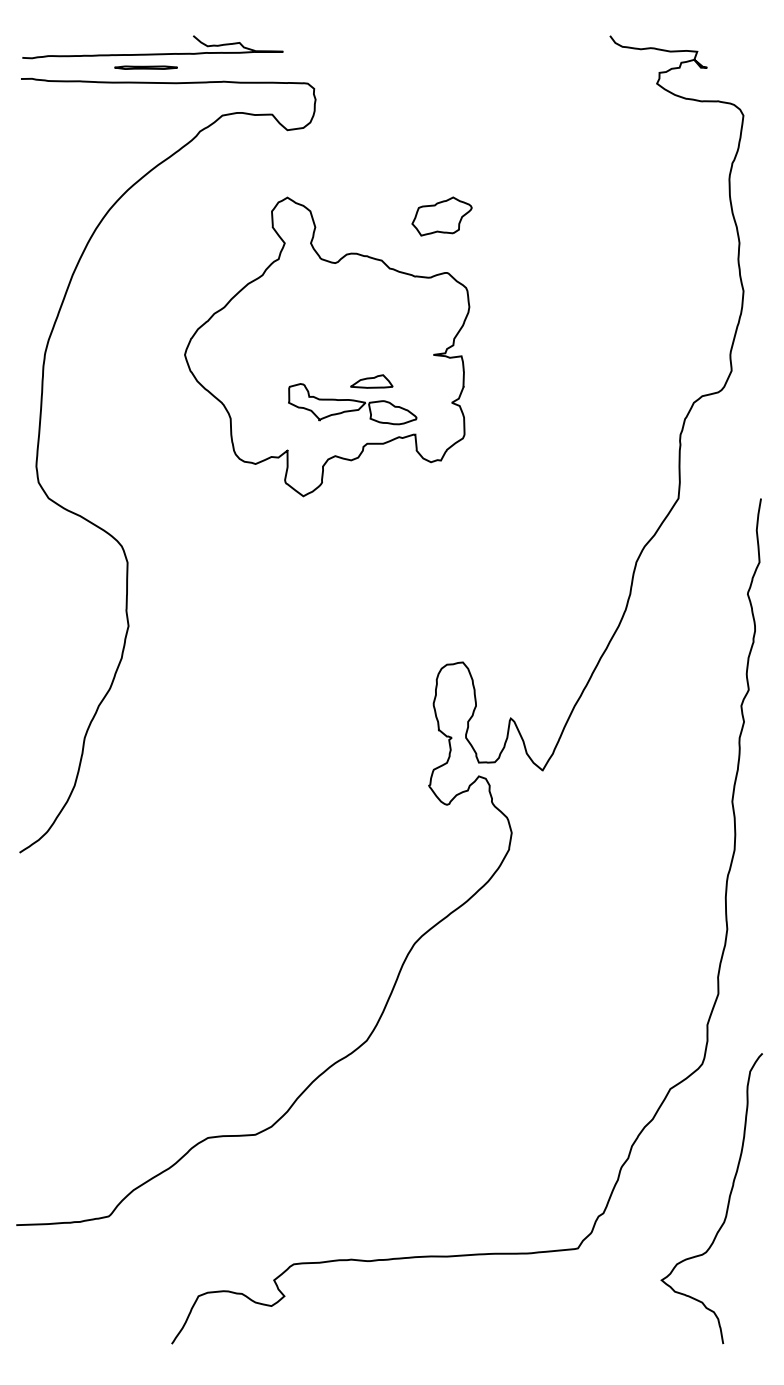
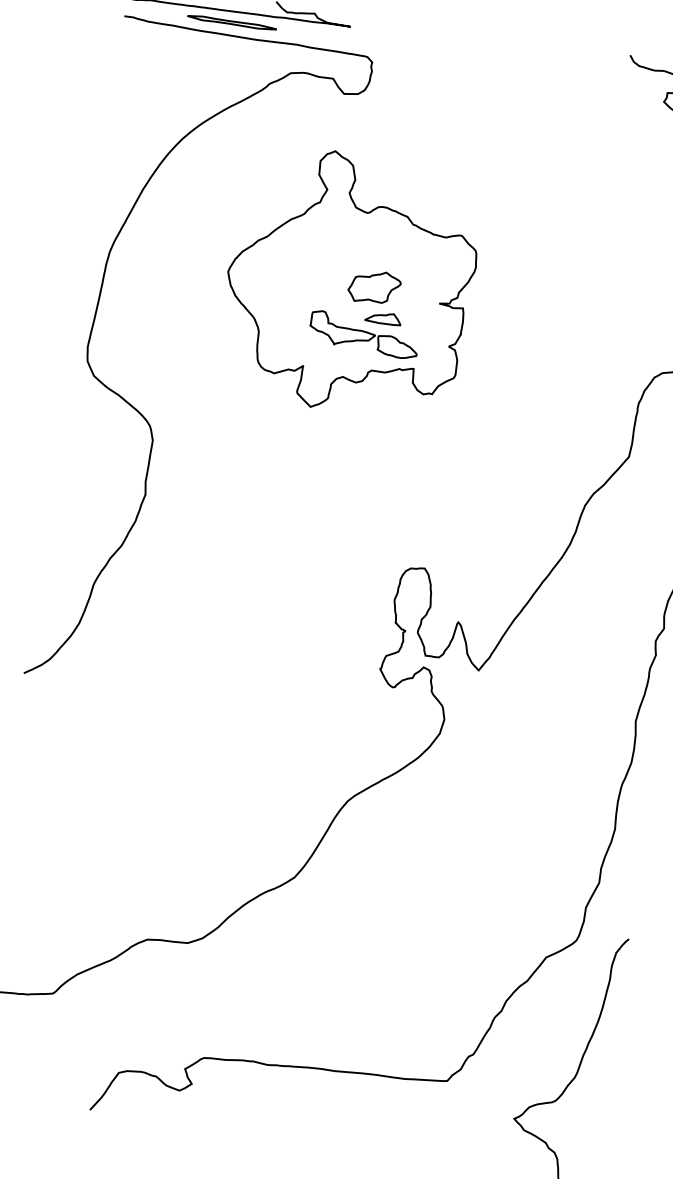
part: (145, 67) -> (231, 22), size x1.67
part: (441, 216) -> (374, 287), moved

